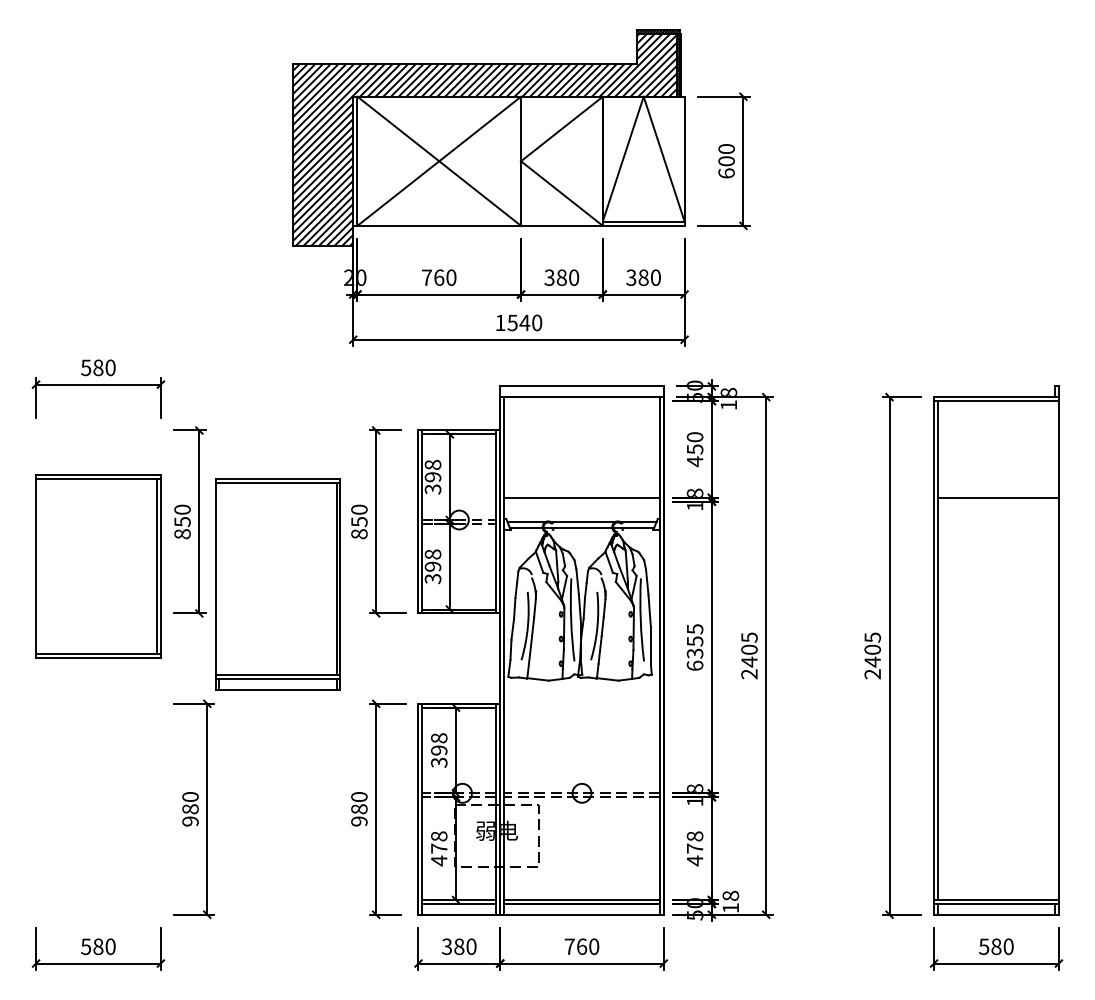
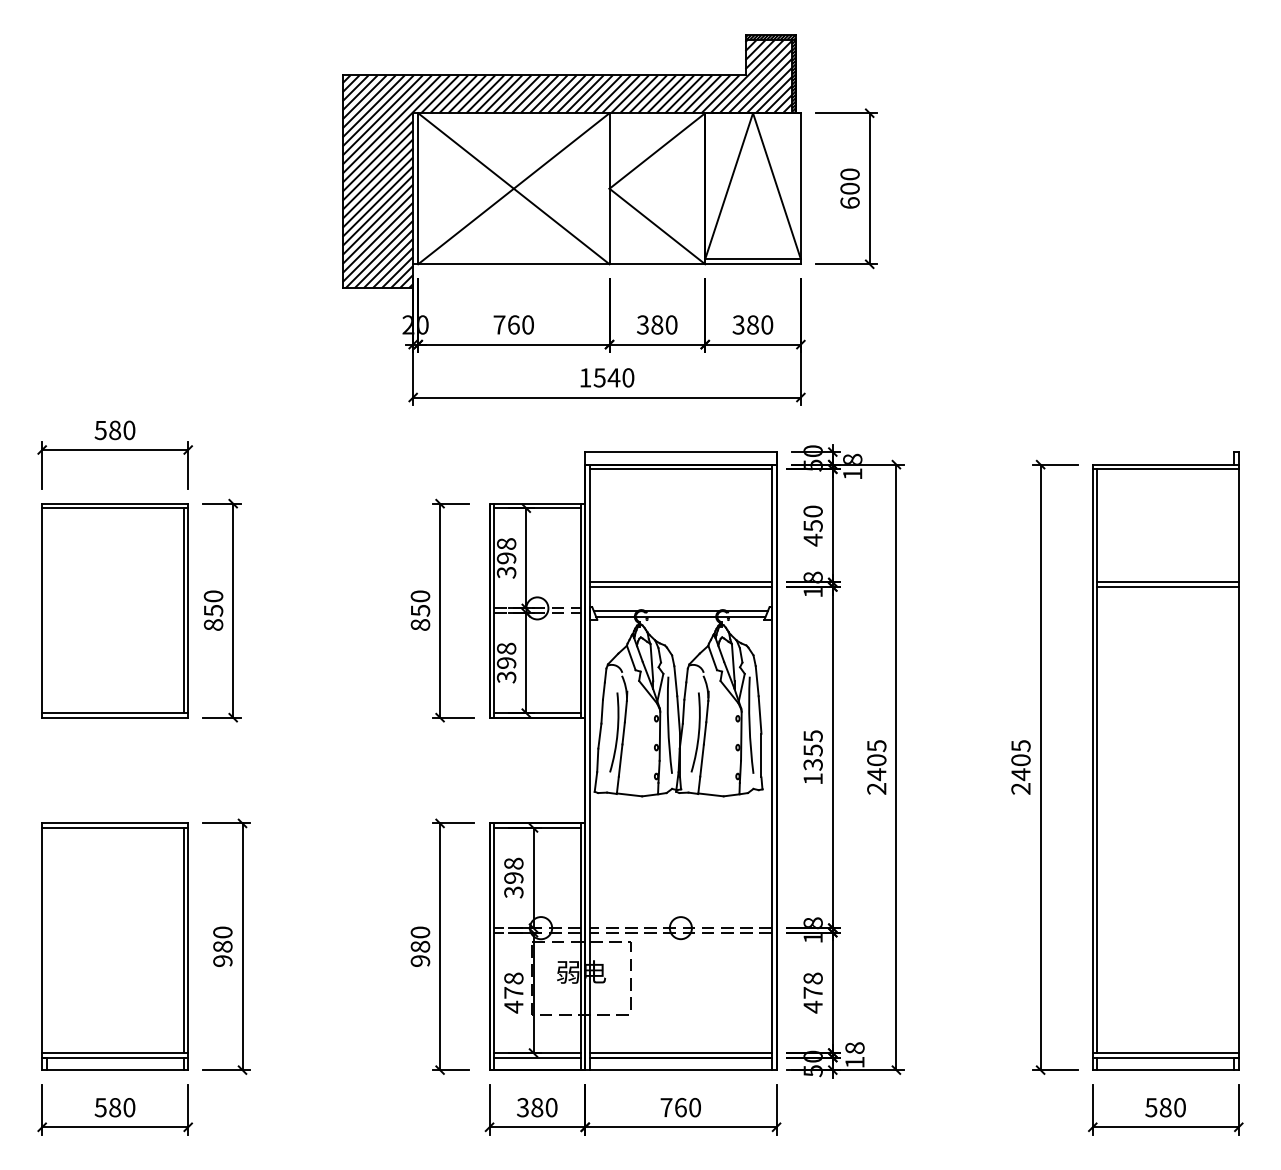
line: (581, 401) -> (680, 469), added
line: (581, 502) -> (680, 587), added
line: (997, 502) -> (1167, 587), added
part: (97, 566) -> (114, 610), moved
part: (277, 584) -> (114, 946), moved
text: (694, 665) -> (812, 778), 6355 -> 1355

